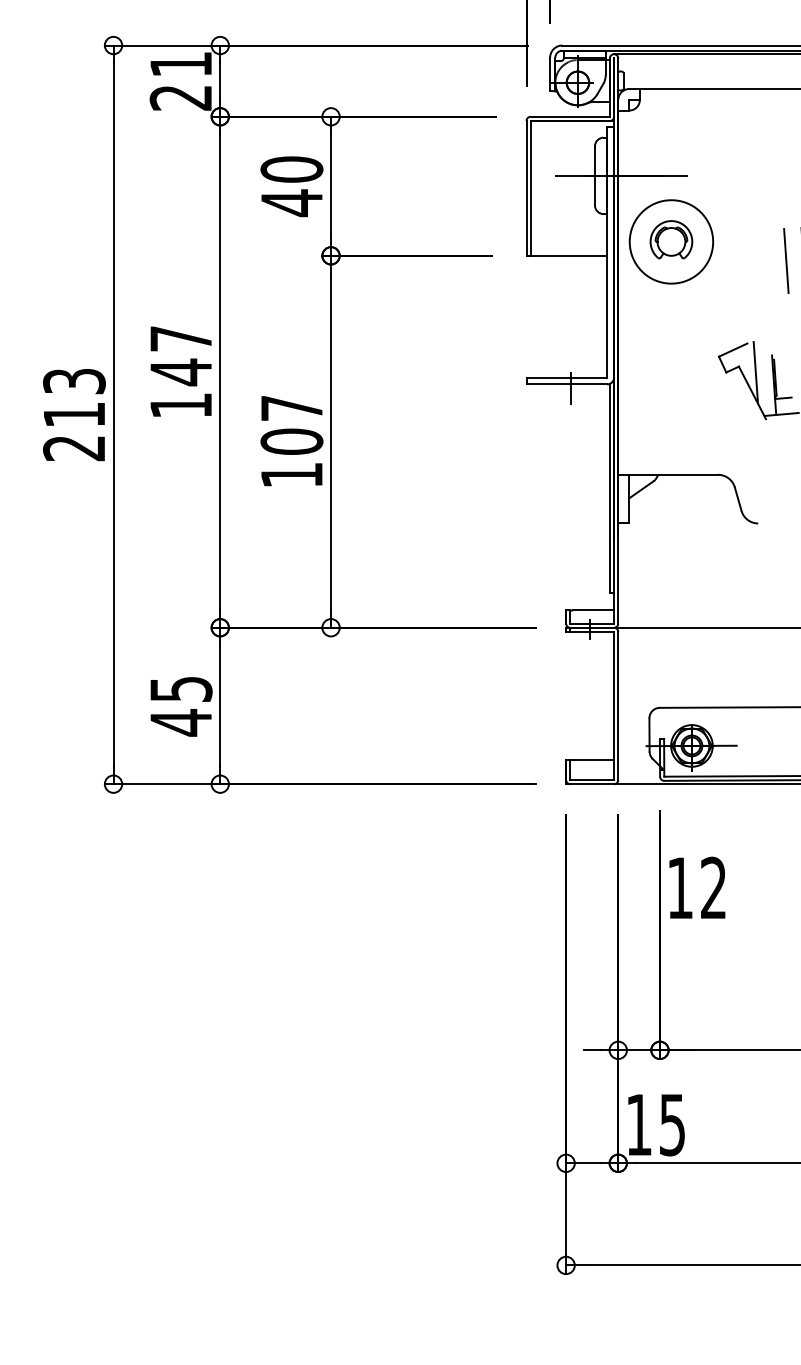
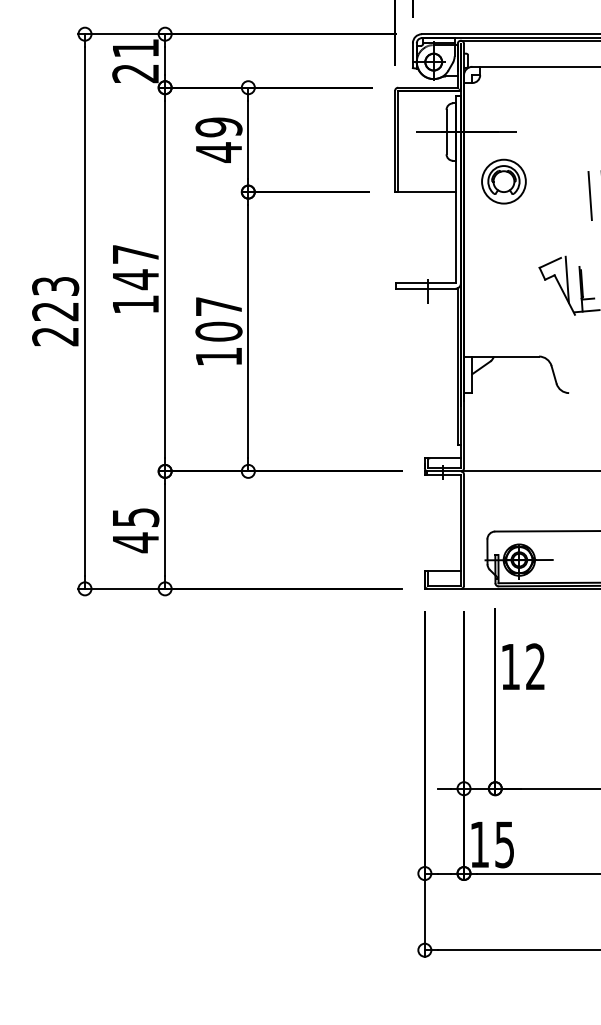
text: (291, 169) -> (218, 127), 40 -> 49
circle: (671, 241) -> (503, 181), size x0.7
text: (73, 415) -> (54, 312), 213 -> 223

